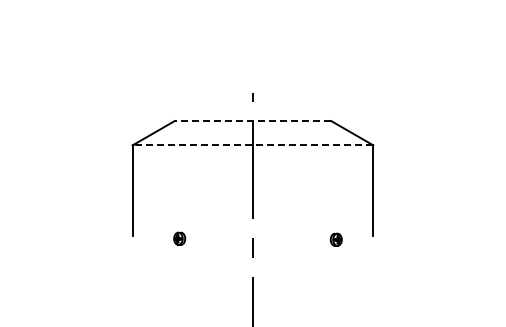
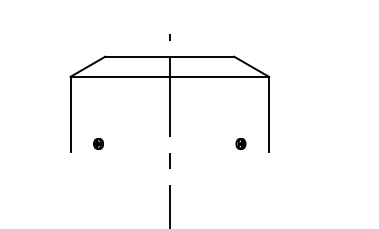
line: (252, 121) -> (169, 57), dashed -> solid
line: (252, 145) -> (169, 76), dashed -> solid
part: (179, 238) -> (98, 143), moved
part: (335, 239) -> (240, 143), moved

